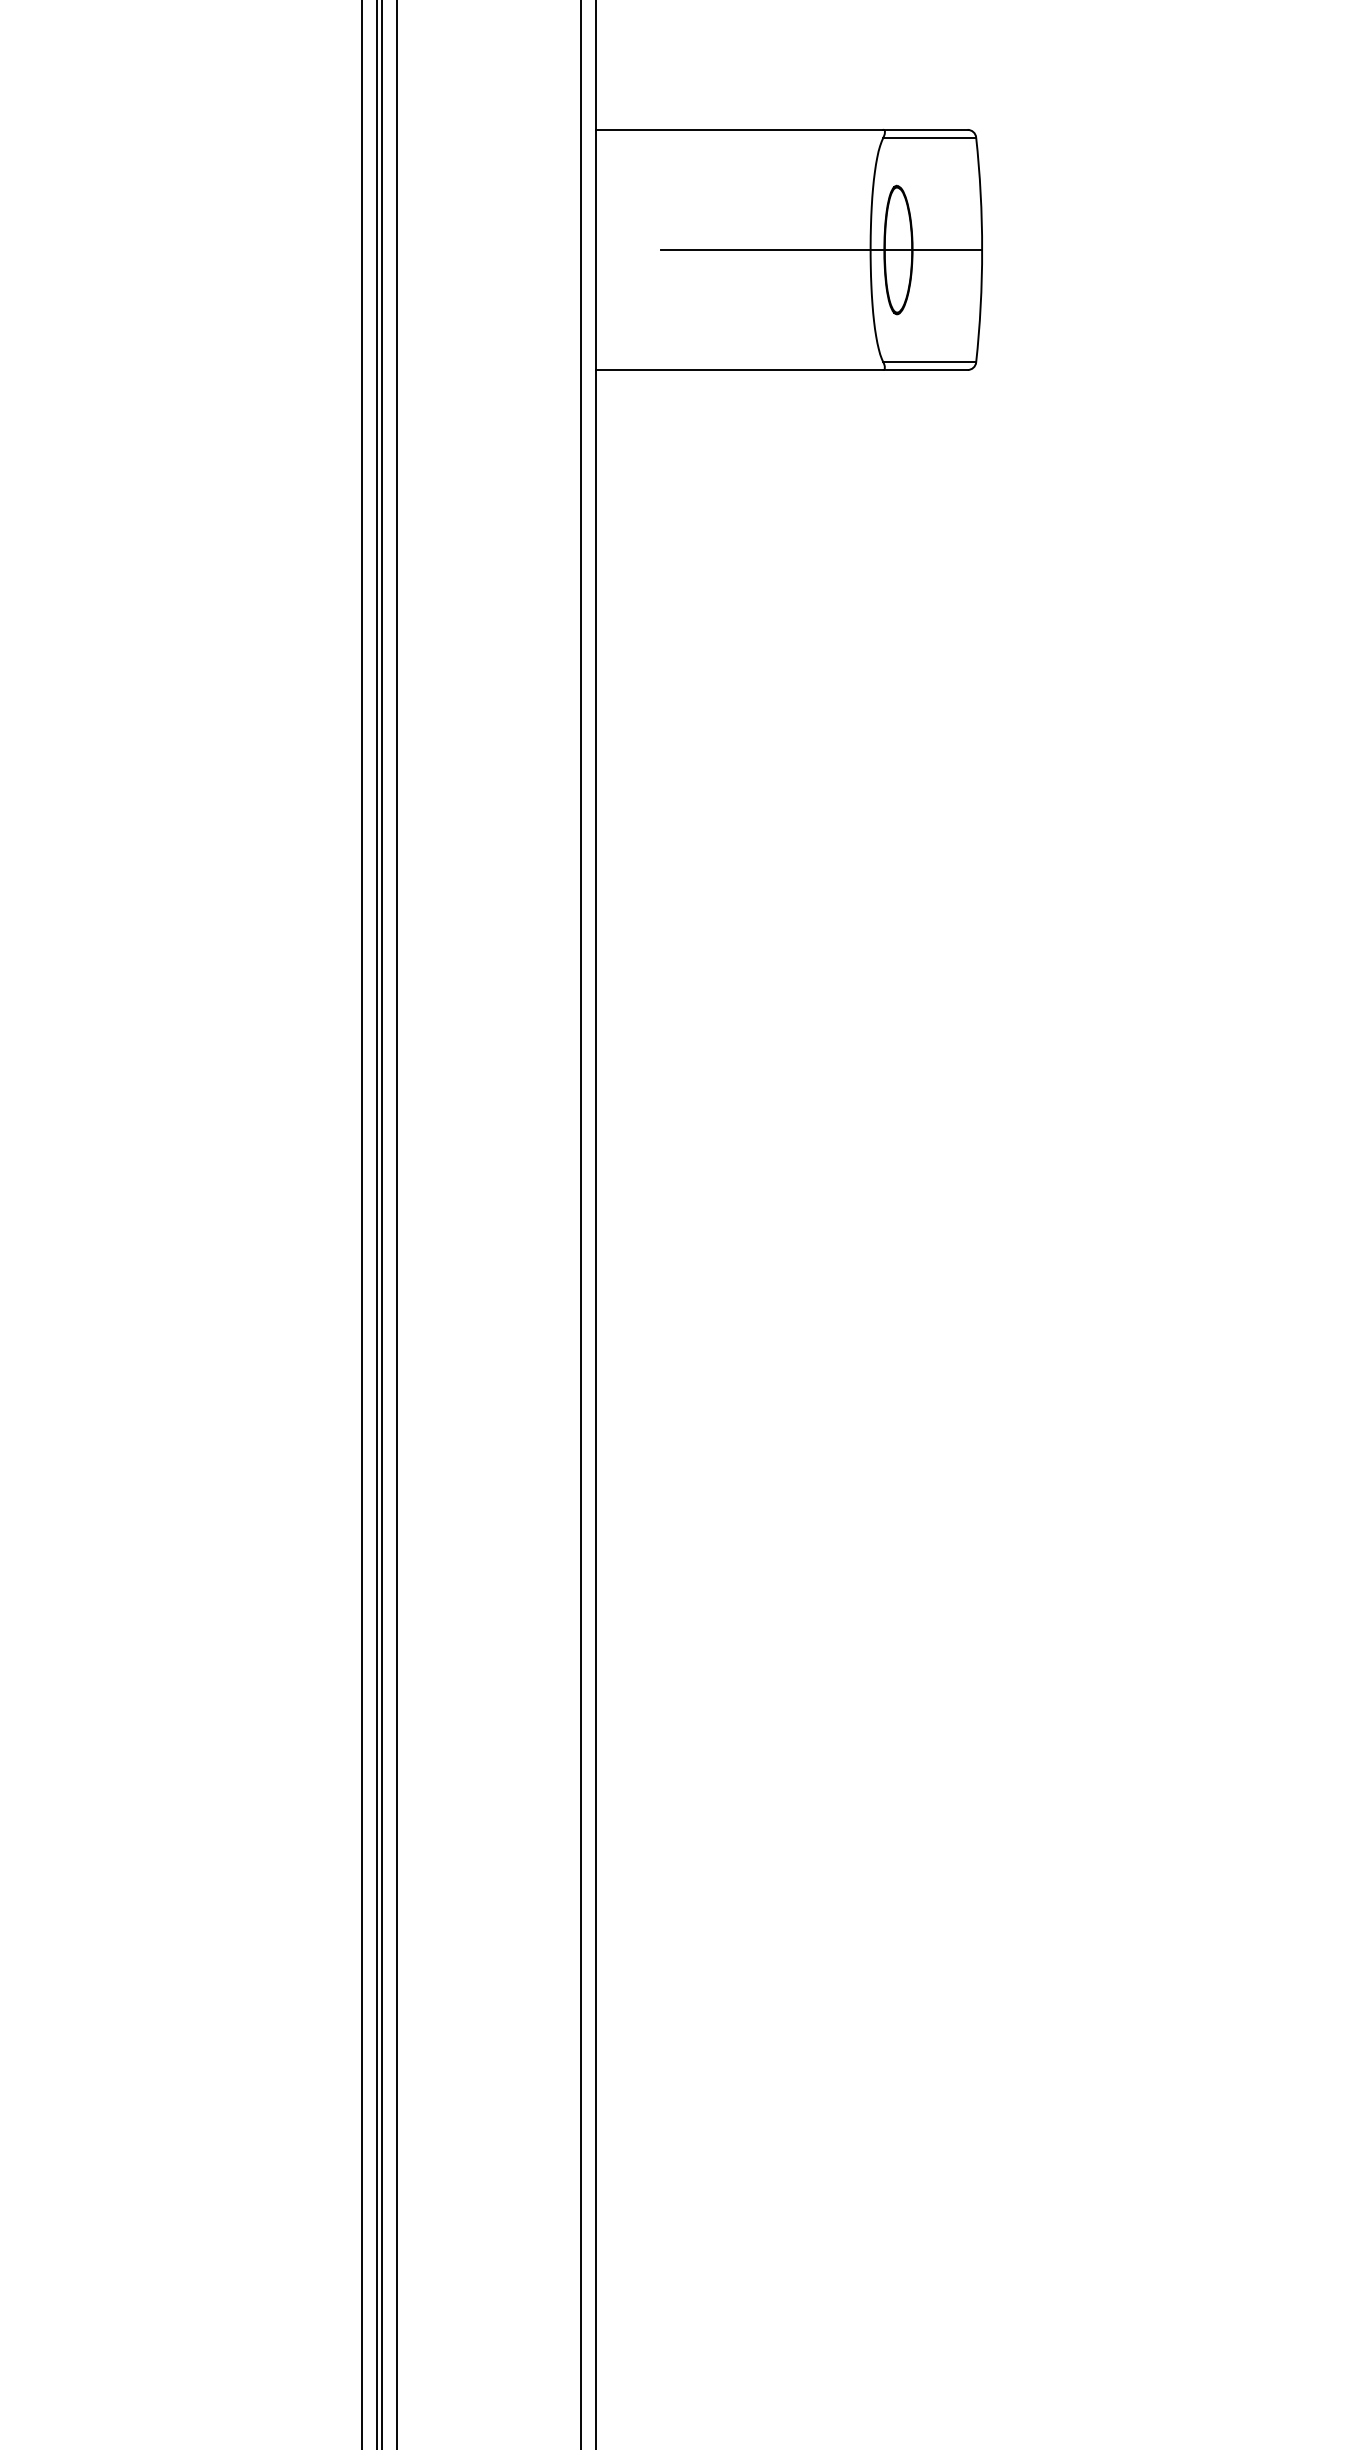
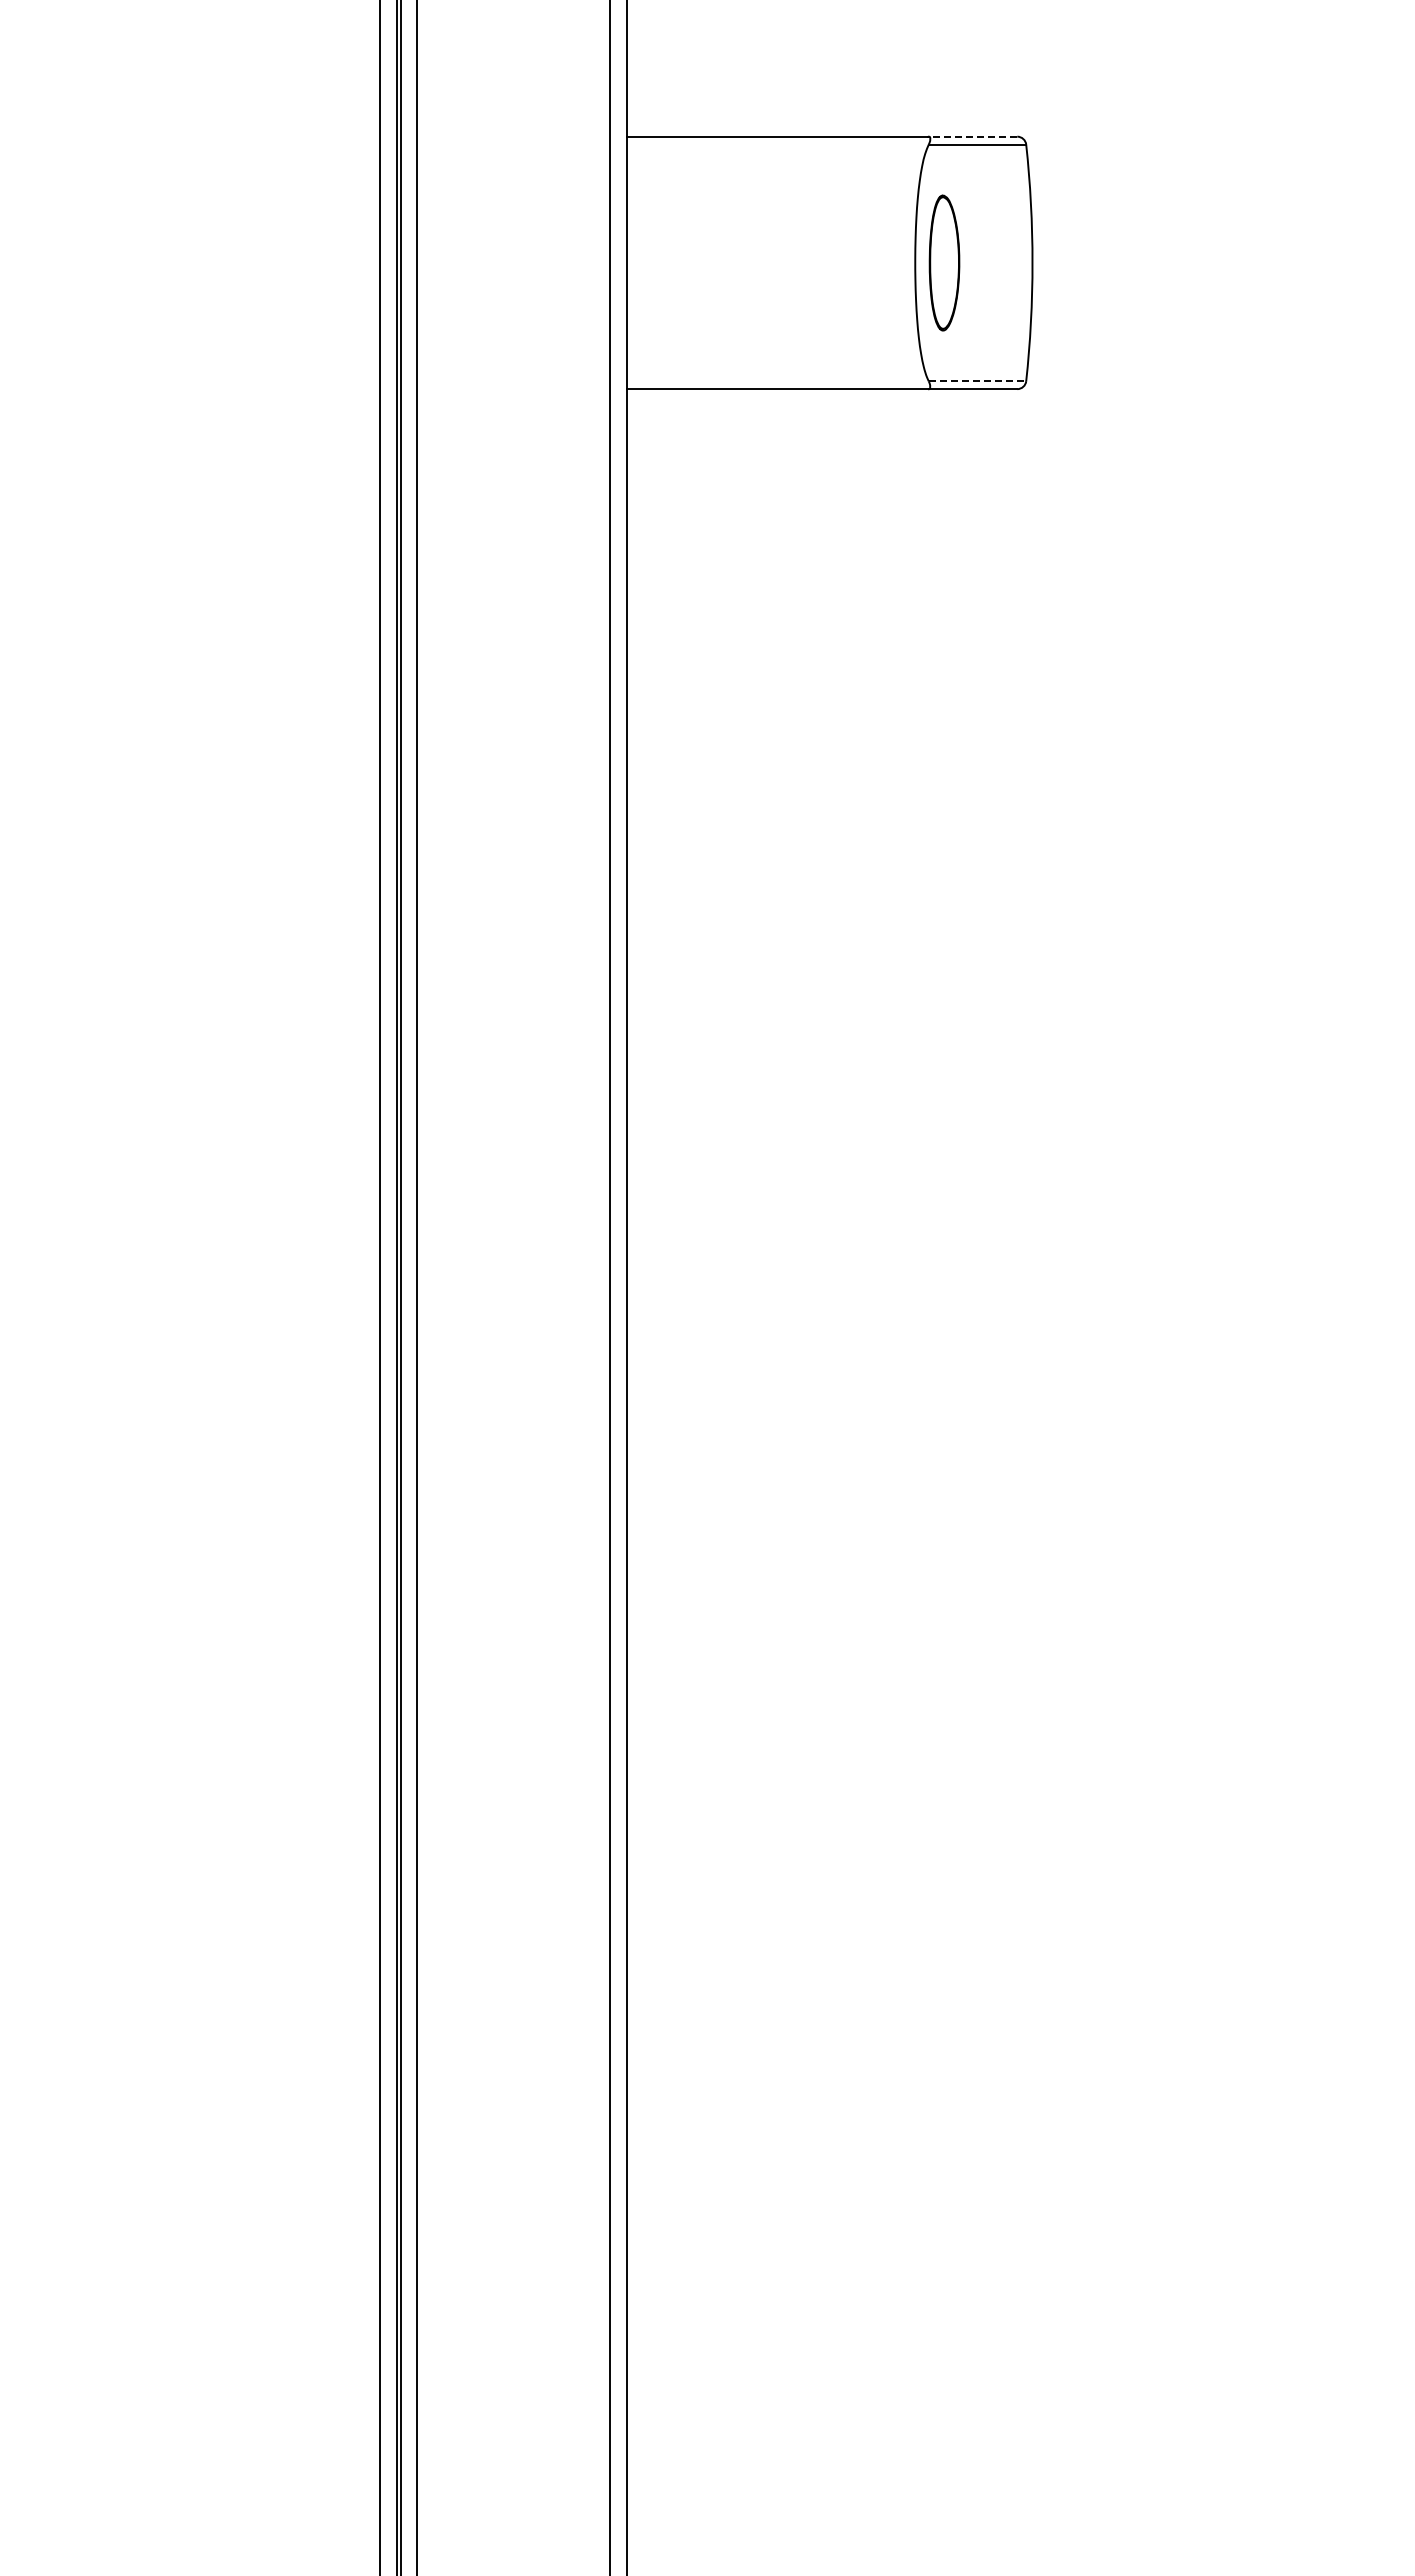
line: (926, 129) -> (973, 136), solid -> dashed
line: (821, 249) -> (863, 262), removed
line: (929, 362) -> (977, 381), solid -> dashed

